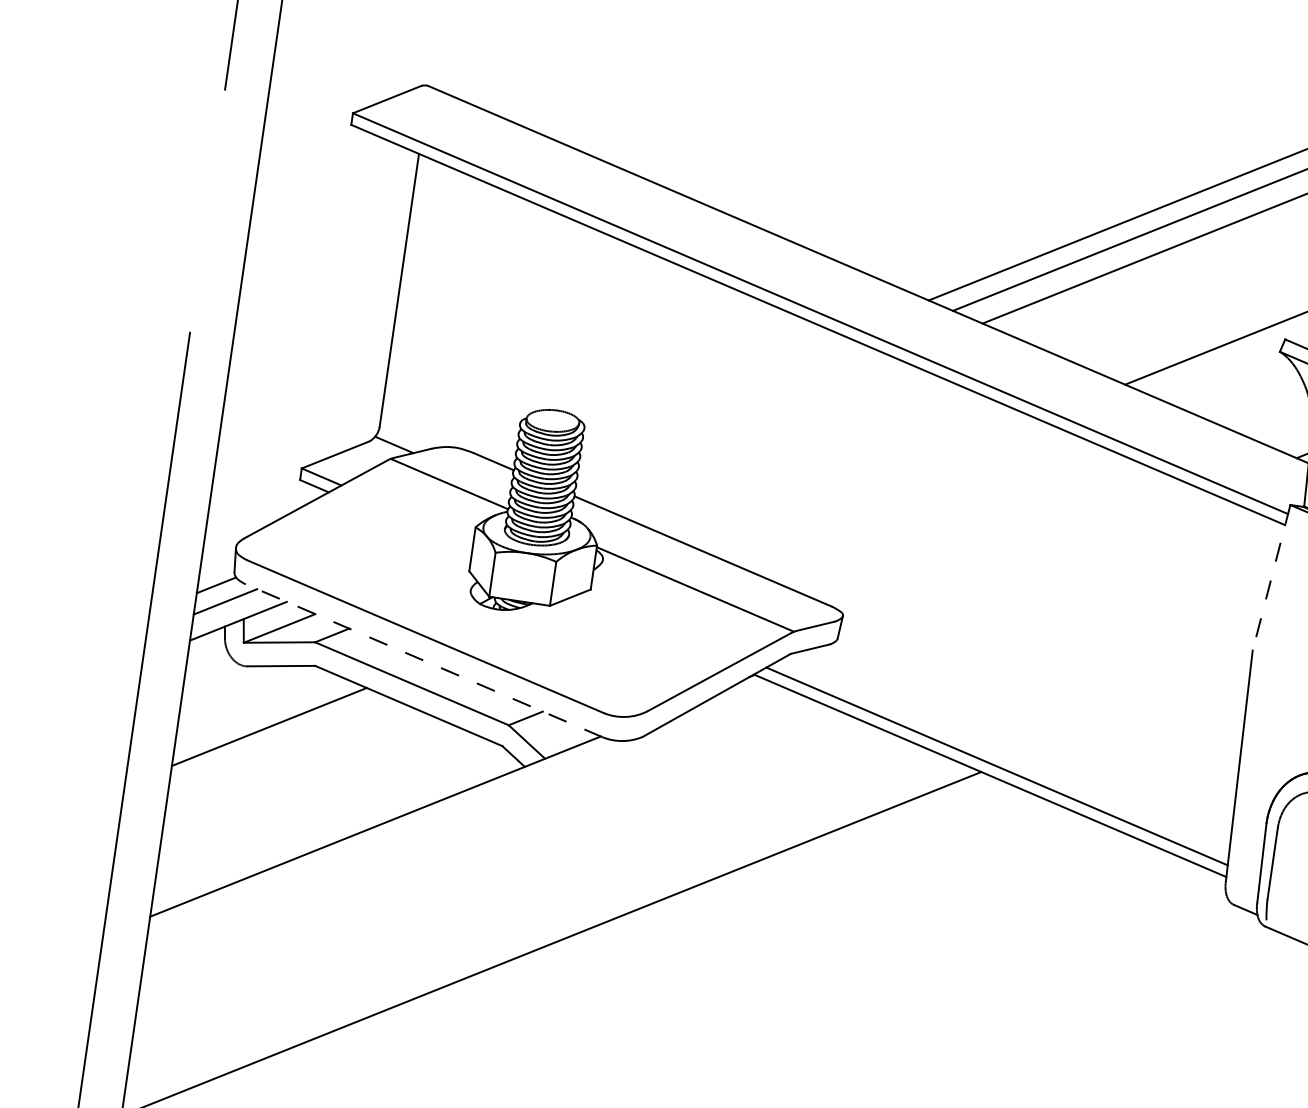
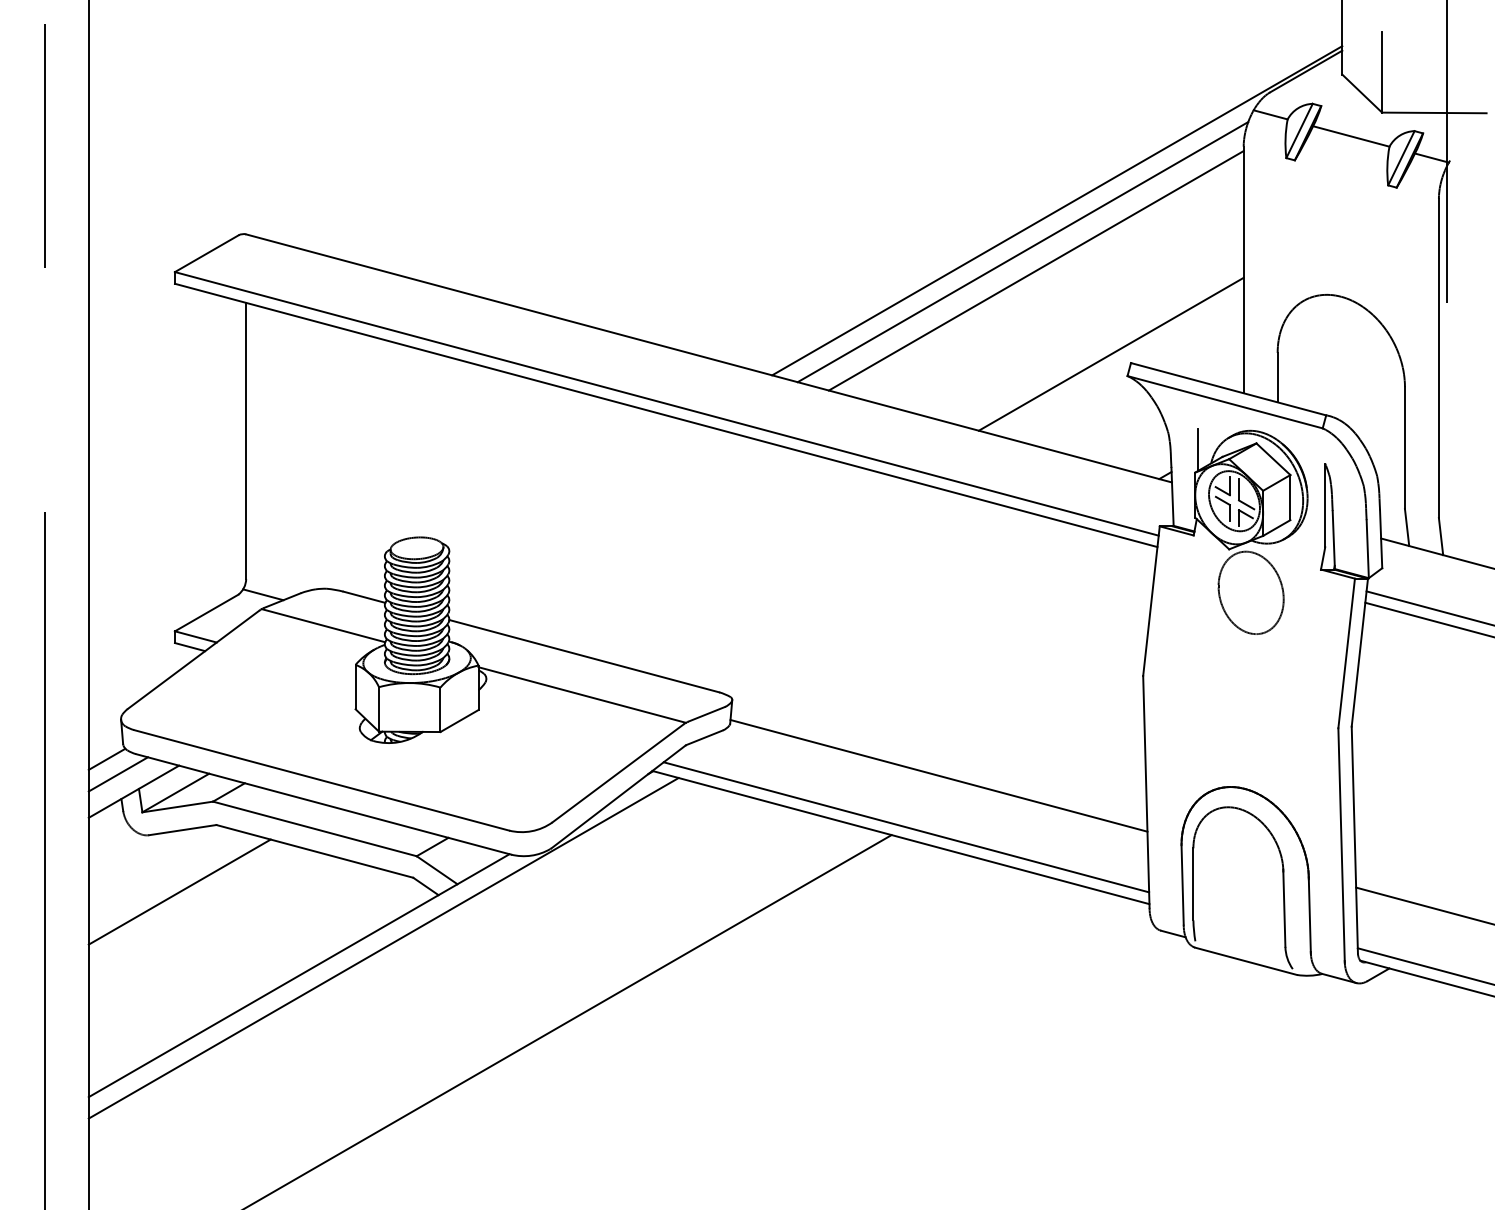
line: (1271, 578) -> (1151, 601), dashed -> solid
line: (423, 660) -> (323, 804), dashed -> solid
line: (1036, 719) -> (938, 775), added
line: (462, 811) -> (383, 948), added

